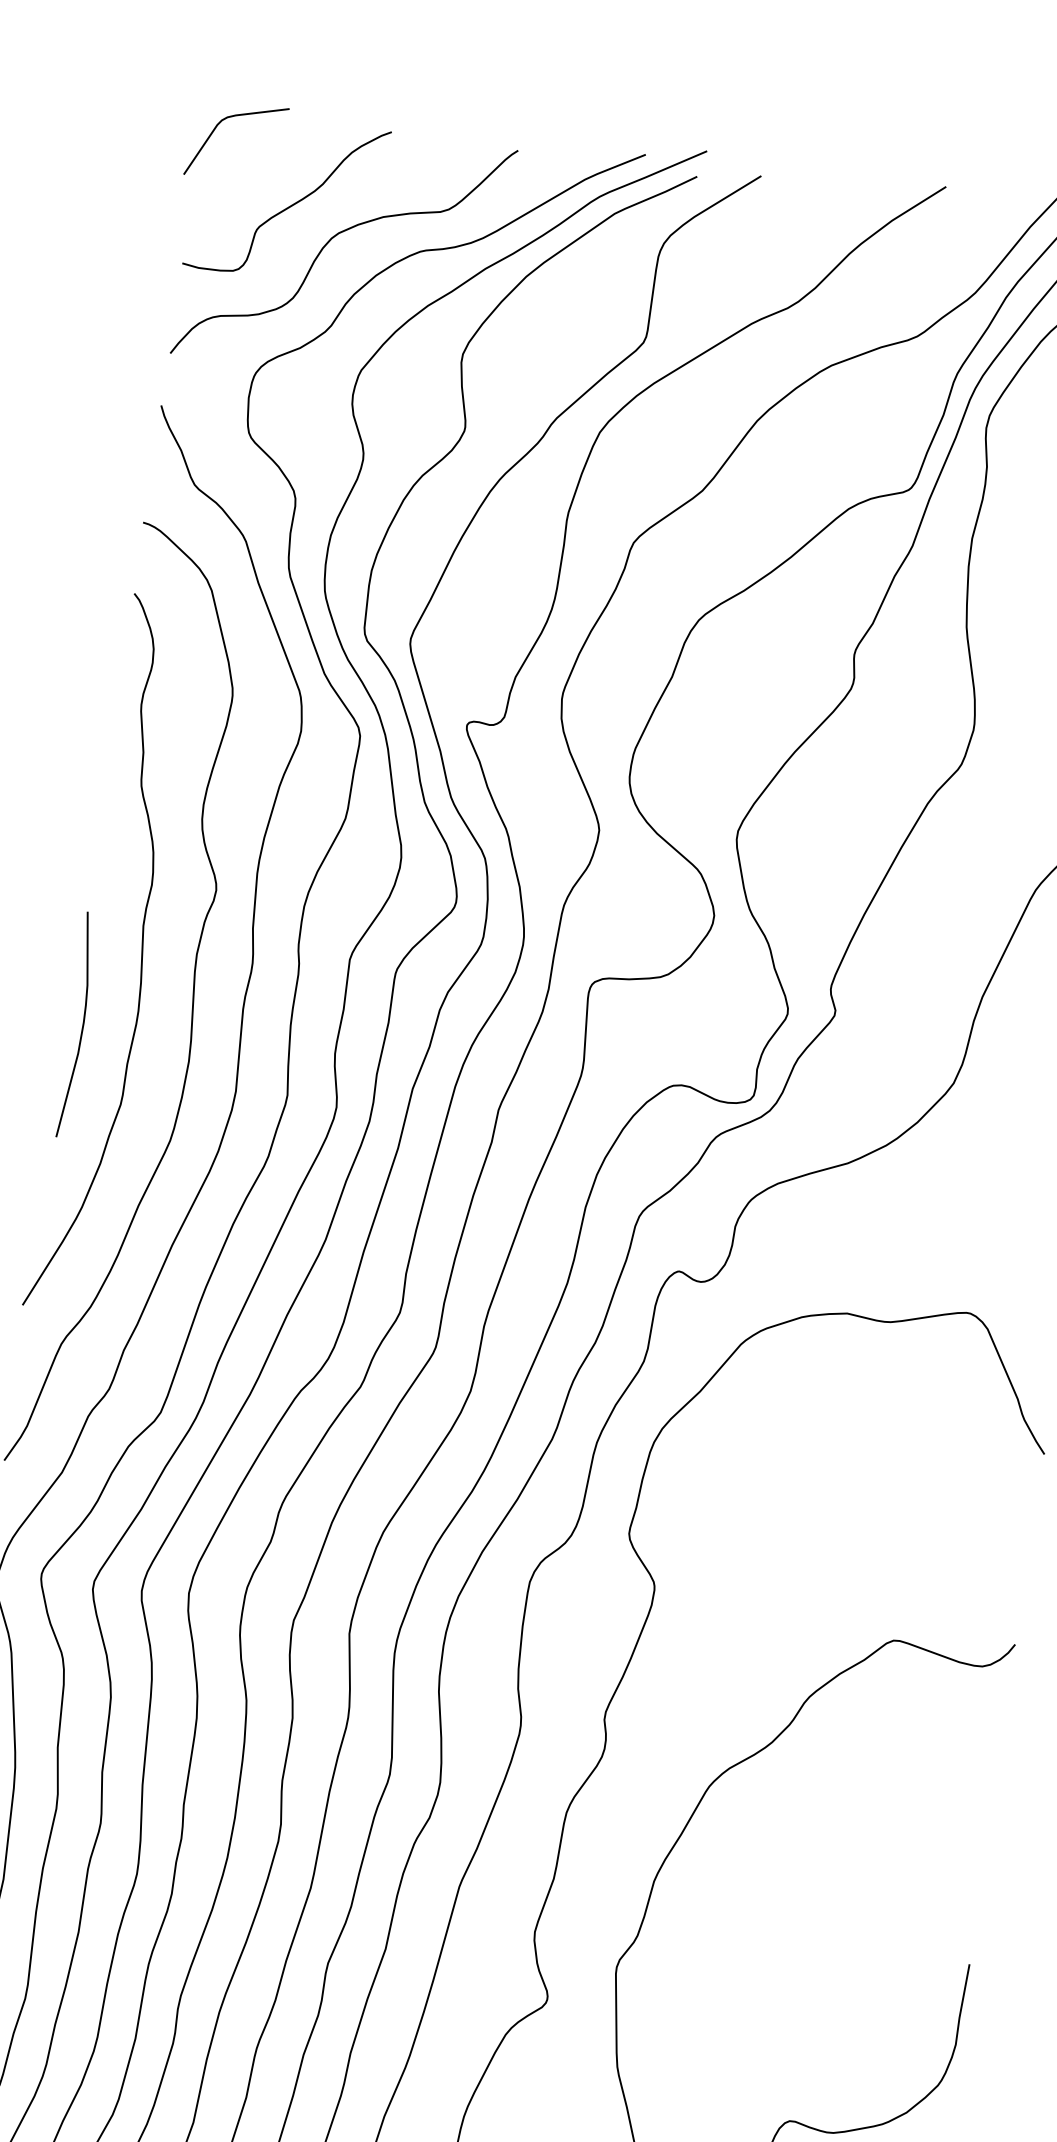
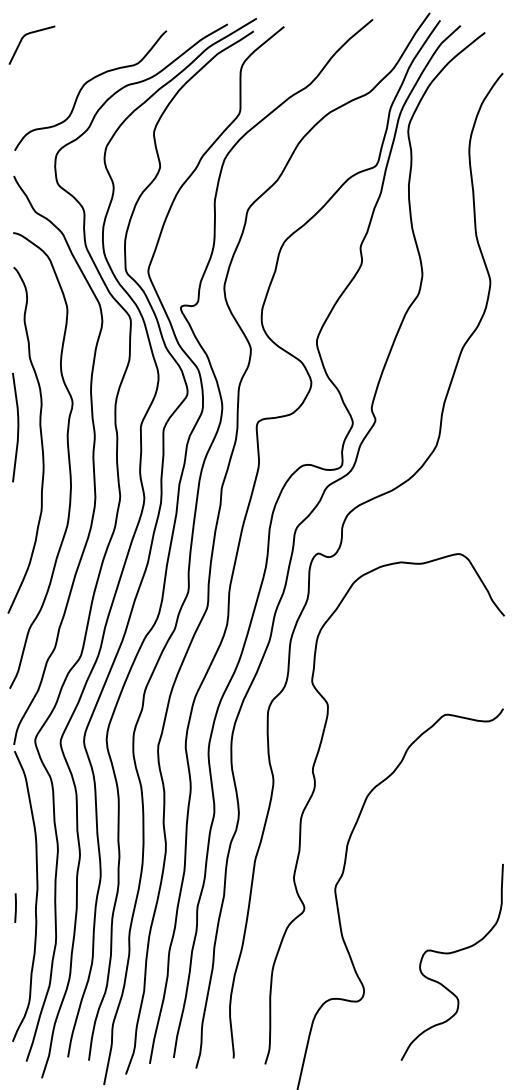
curve: (287, 205) -> (60, 72), removed
curve: (81, 1025) -> (17, 427), moved

